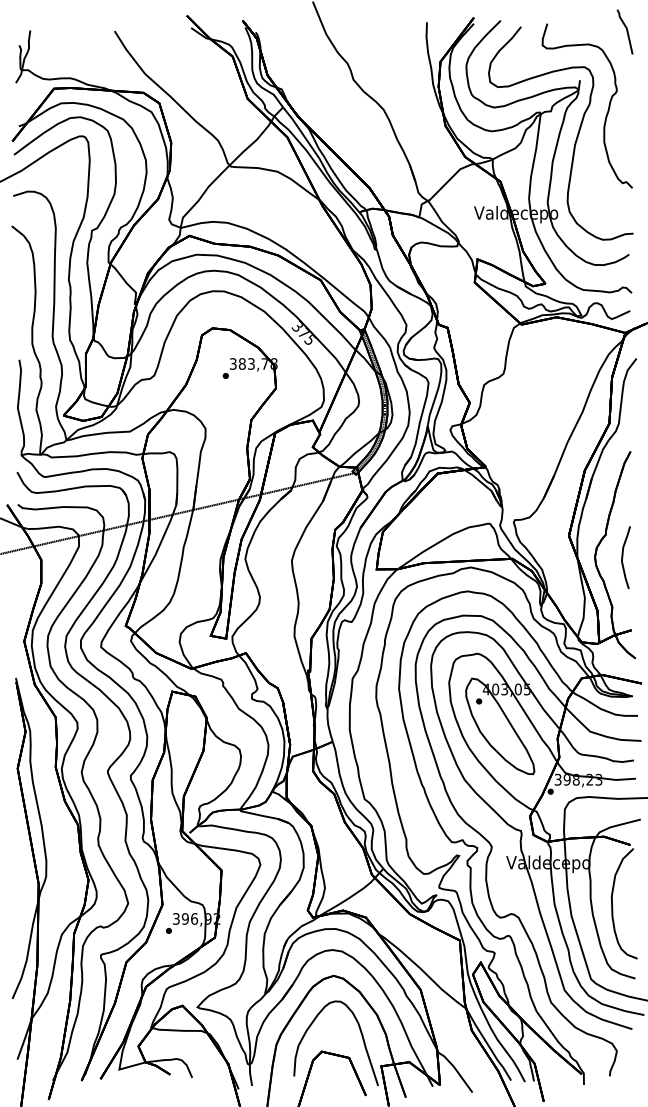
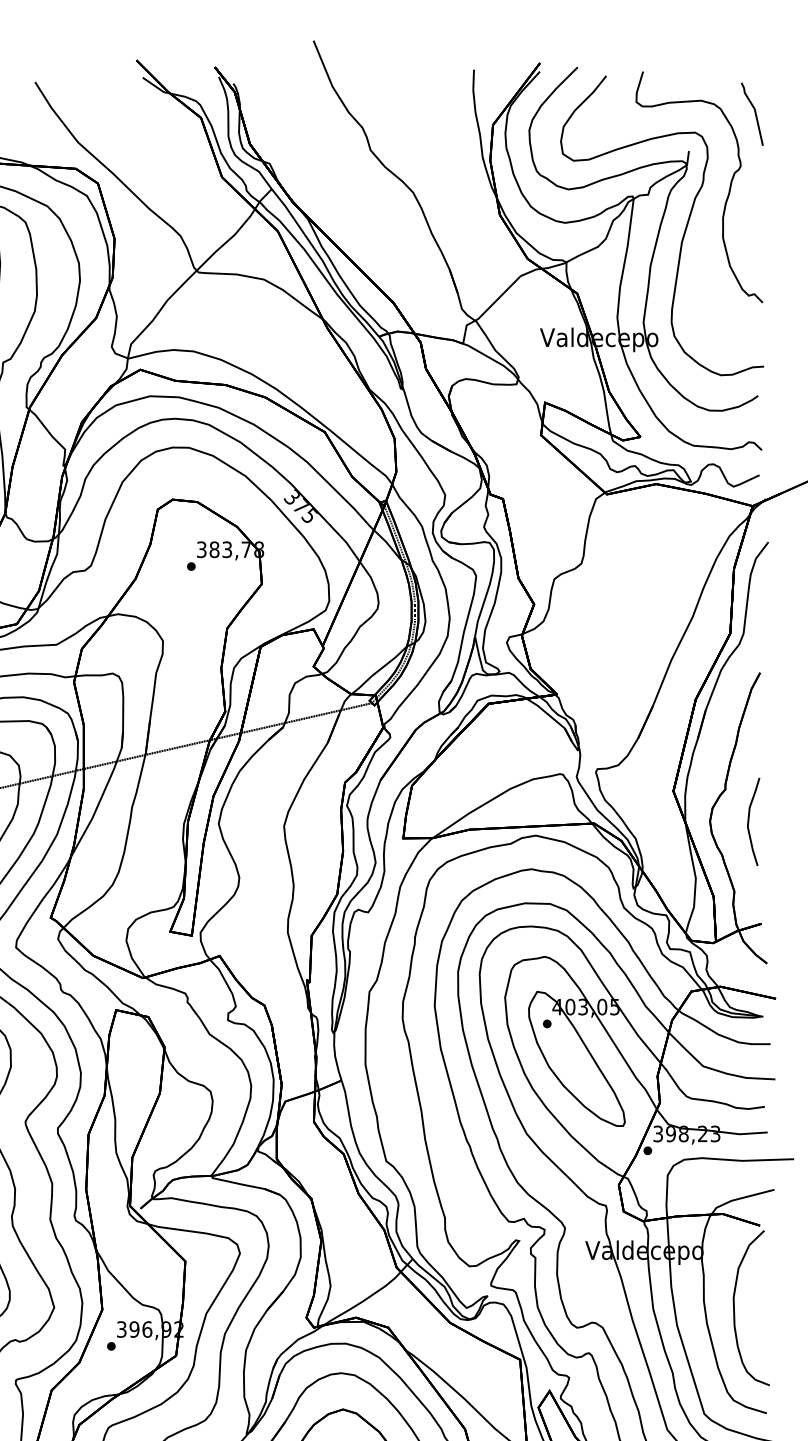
part: (624, 31) -> (751, 113), moved

